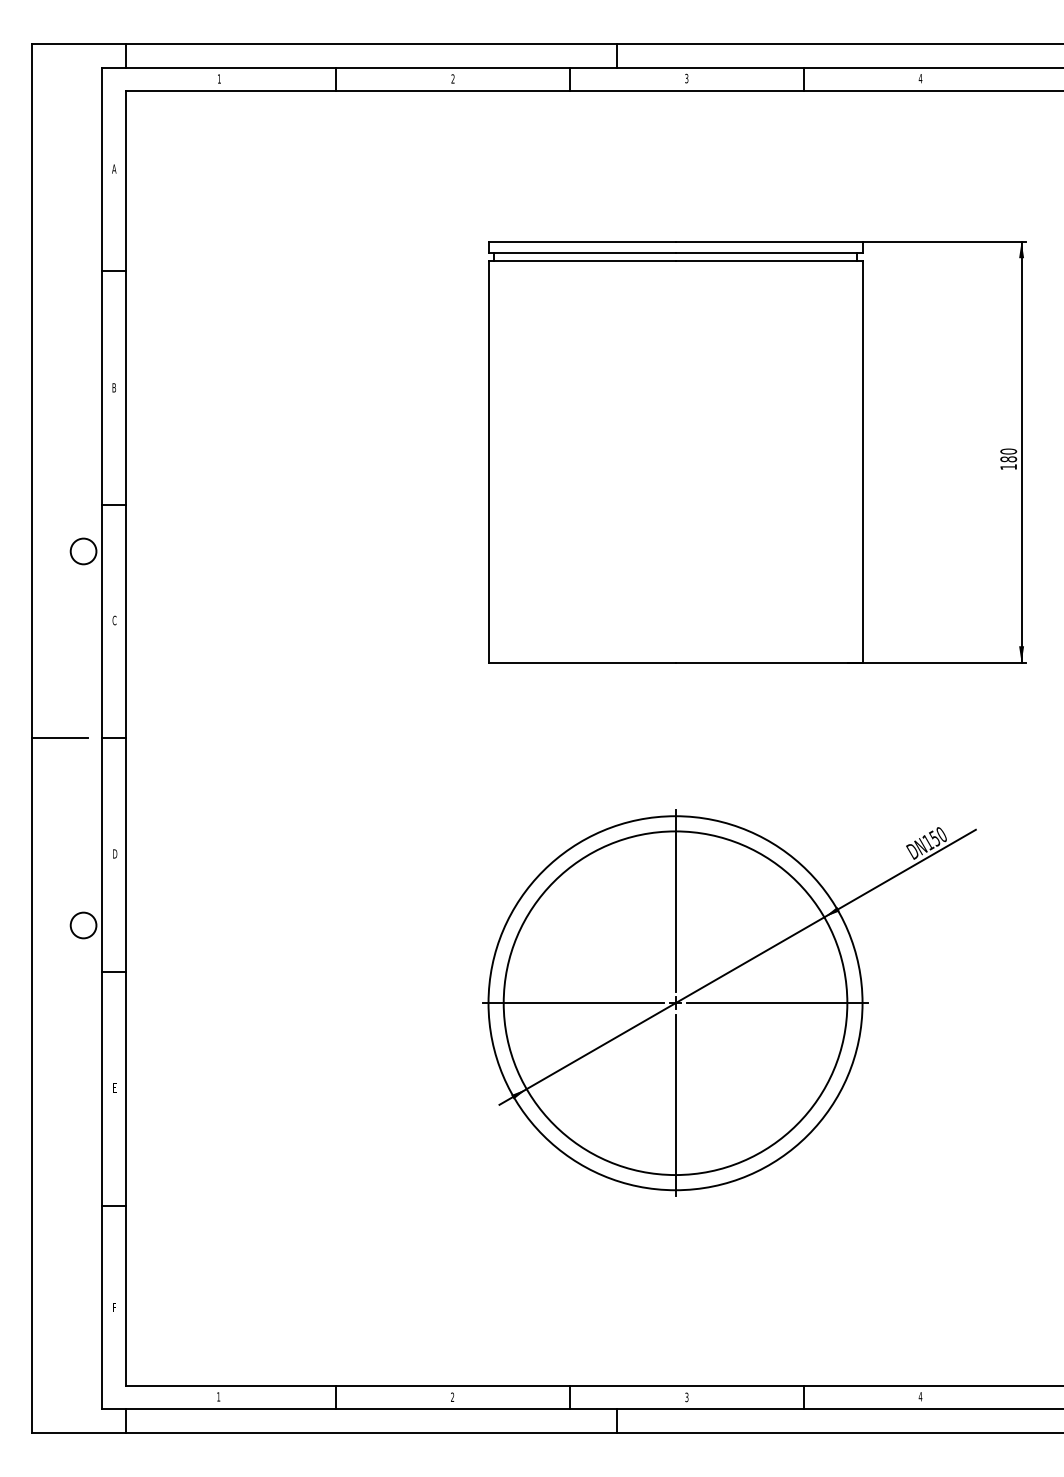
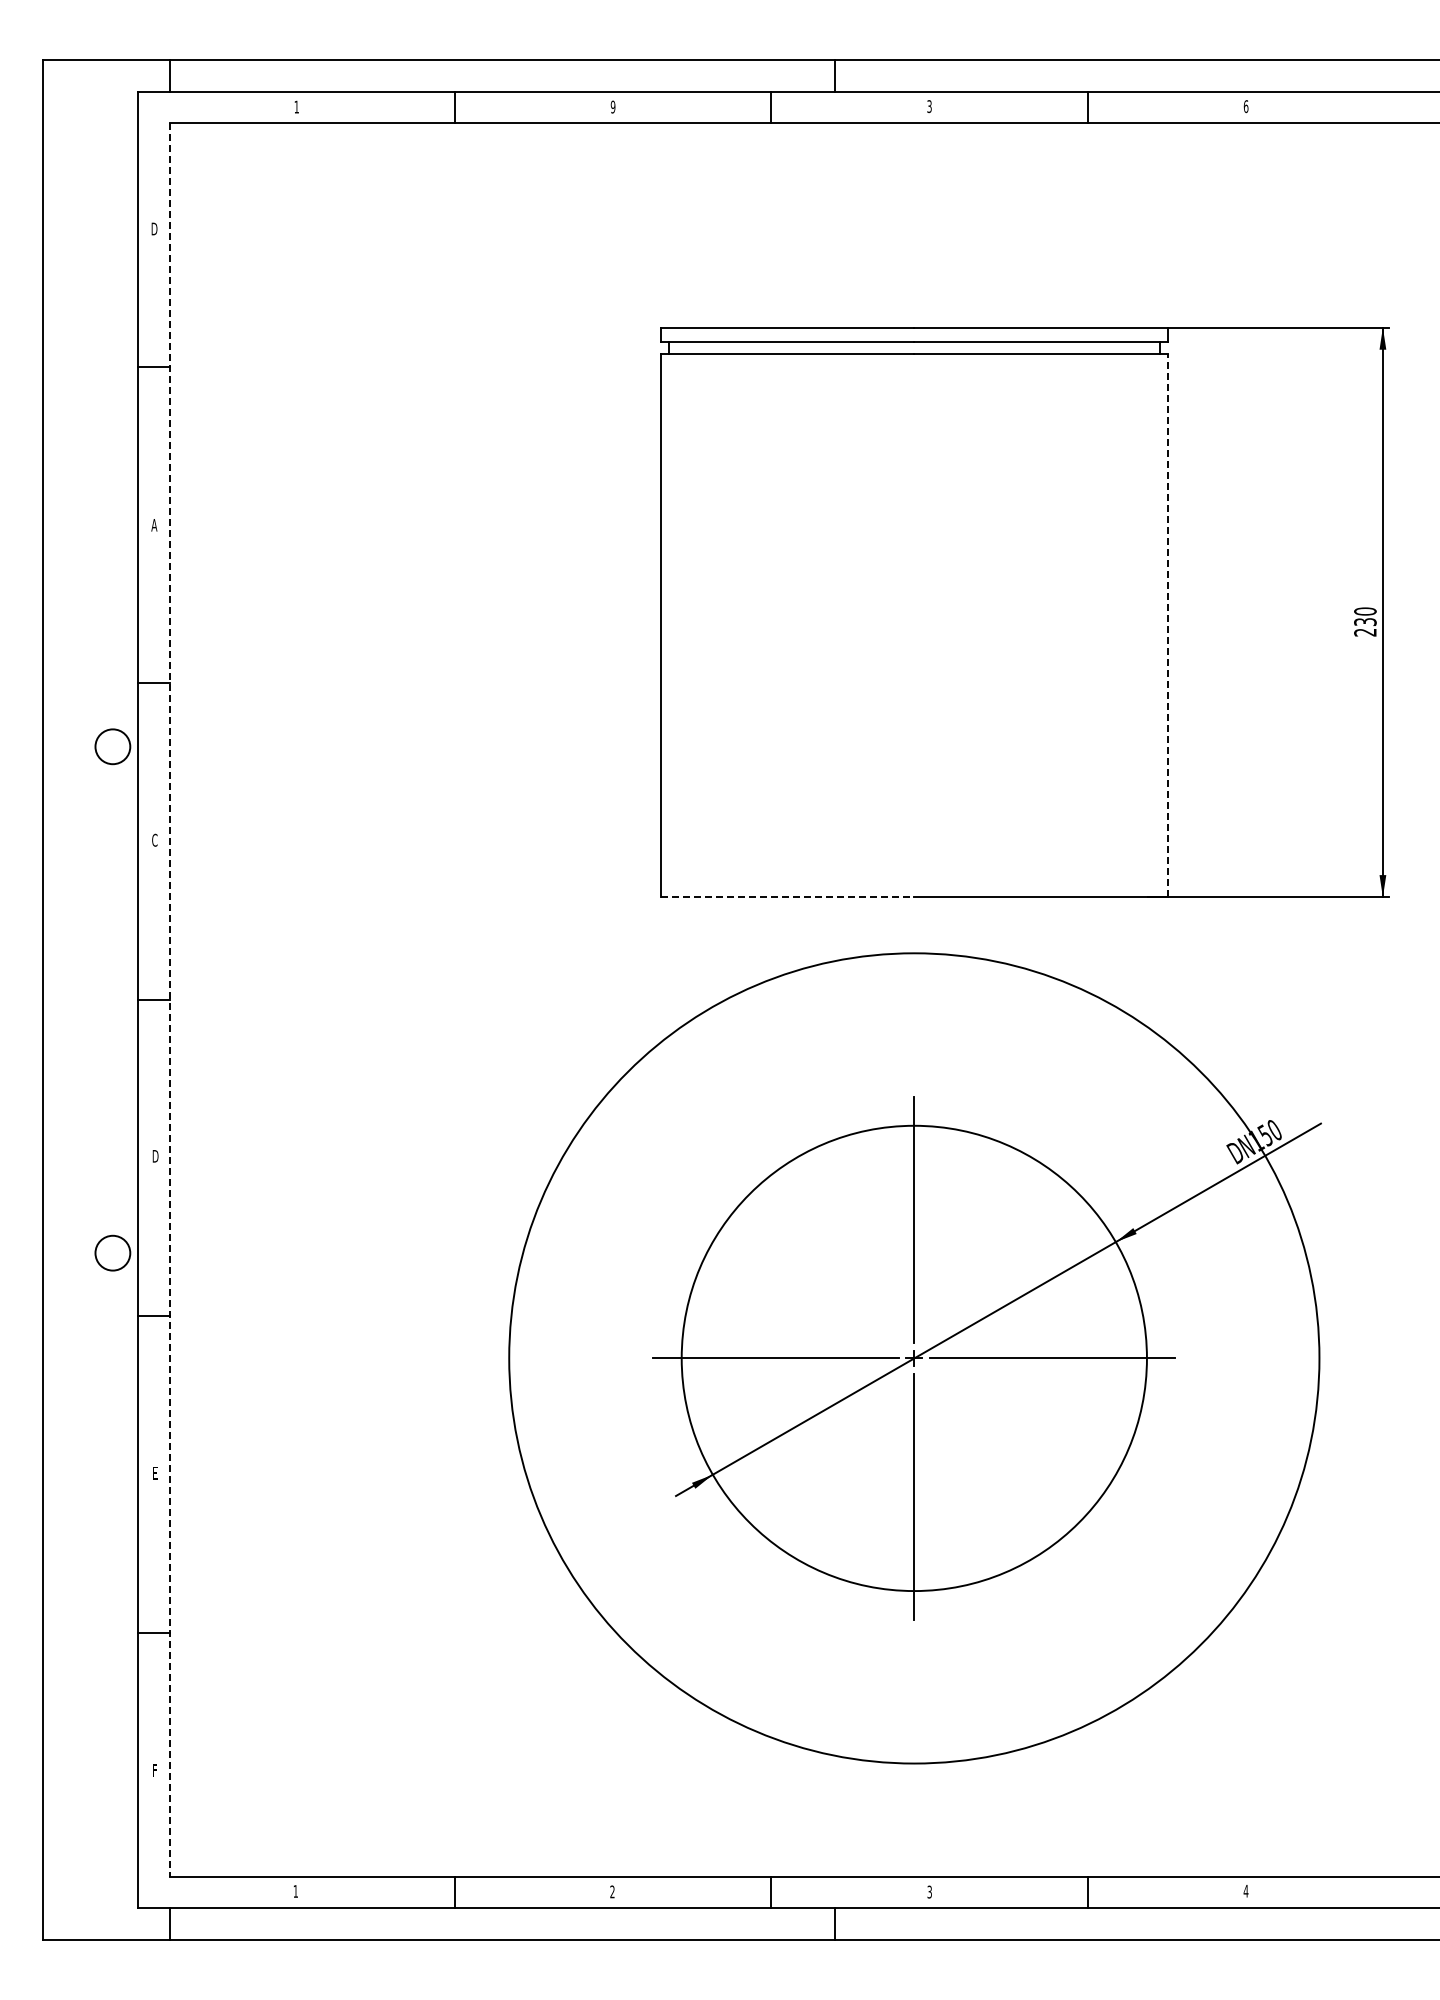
text: (452, 78) -> (612, 106), 2 -> 9
text: (920, 78) -> (1245, 106), 4 -> 6
text: (114, 168) -> (154, 228), A -> D
text: (114, 388) -> (154, 525), B -> A
line: (862, 461) -> (1167, 625), solid -> dashed
text: (1008, 463) -> (1365, 627), 180 -> 230
line: (581, 662) -> (787, 897), solid -> dashed
line: (60, 738) -> (81, 1000), removed
line: (125, 738) -> (169, 1000), solid -> dashed
circle: (675, 1003) -> (914, 1358), size x1.6

